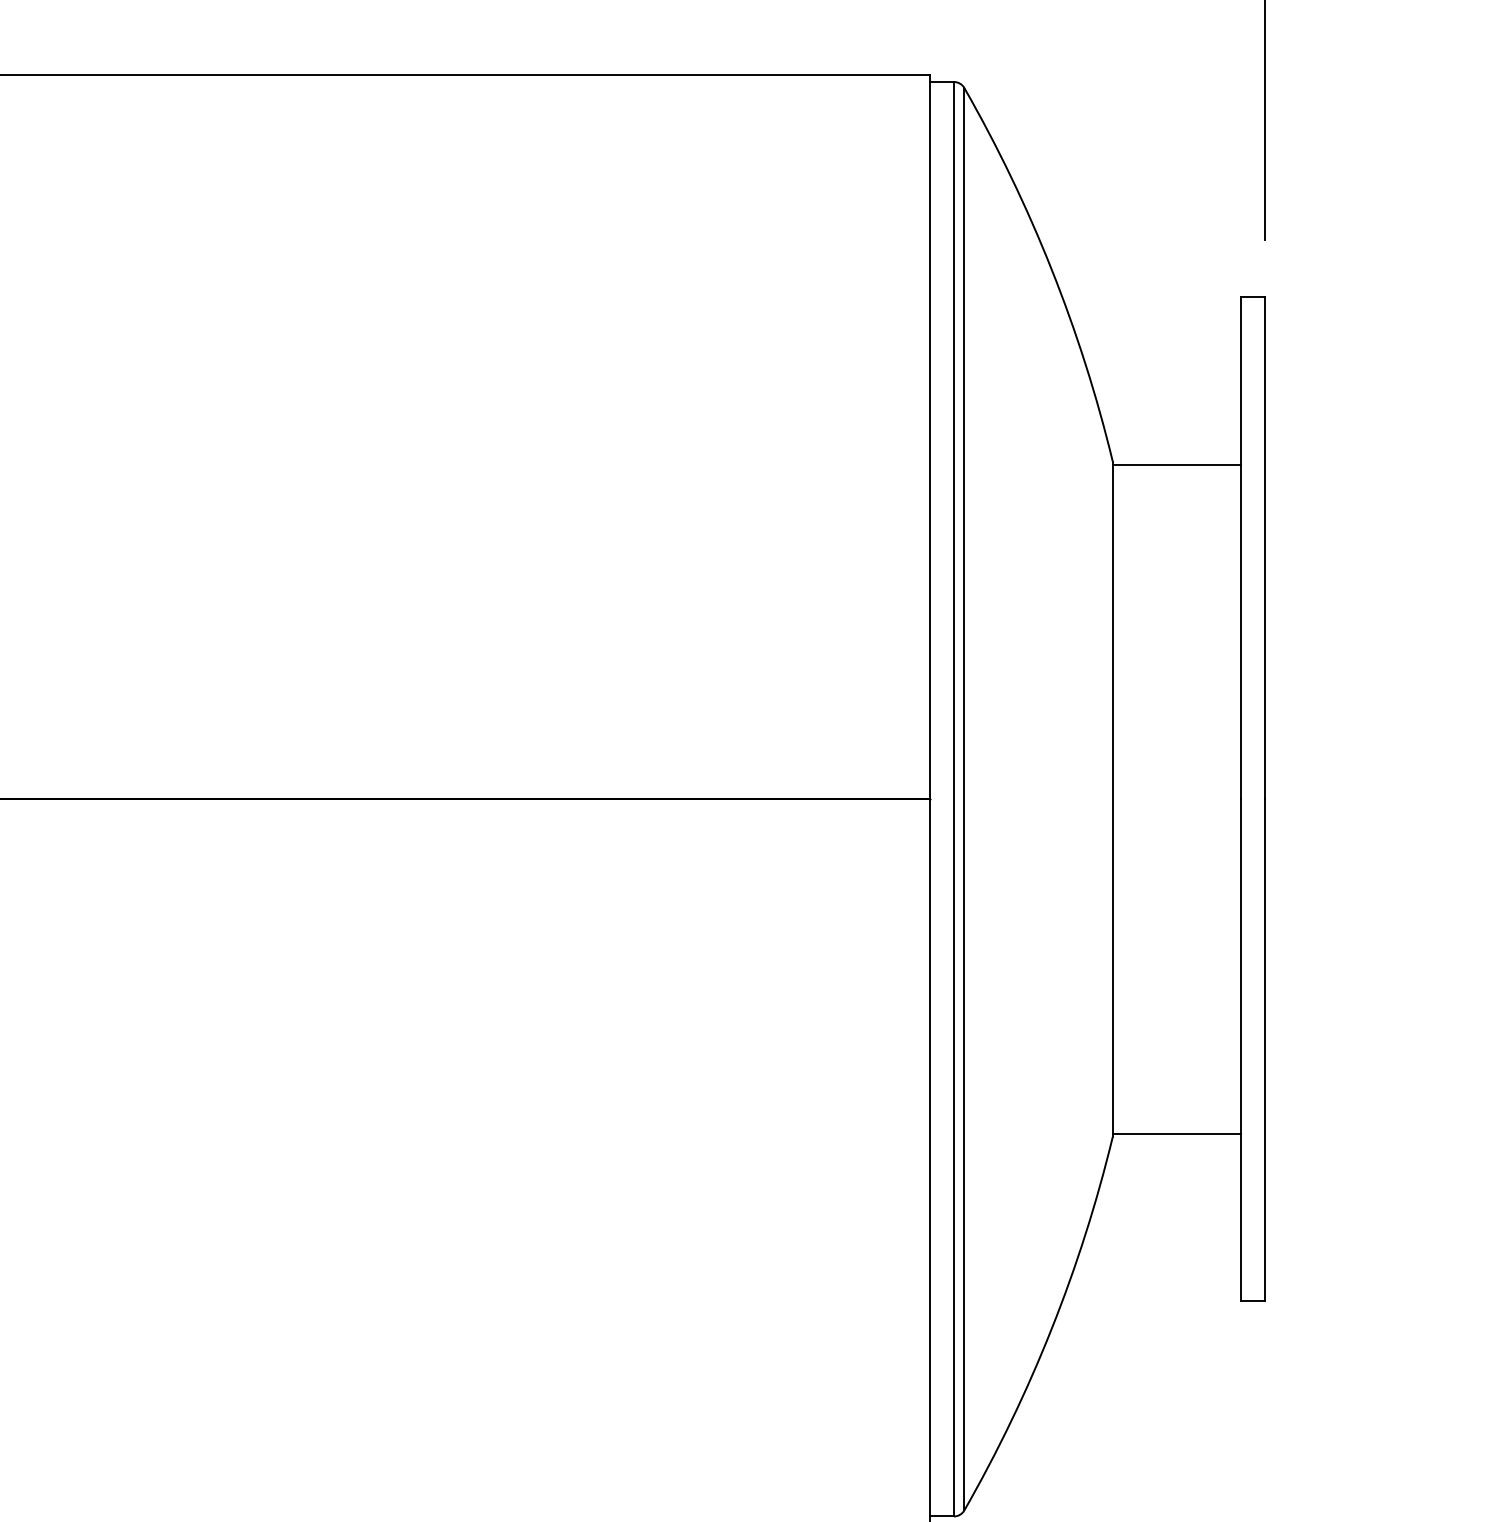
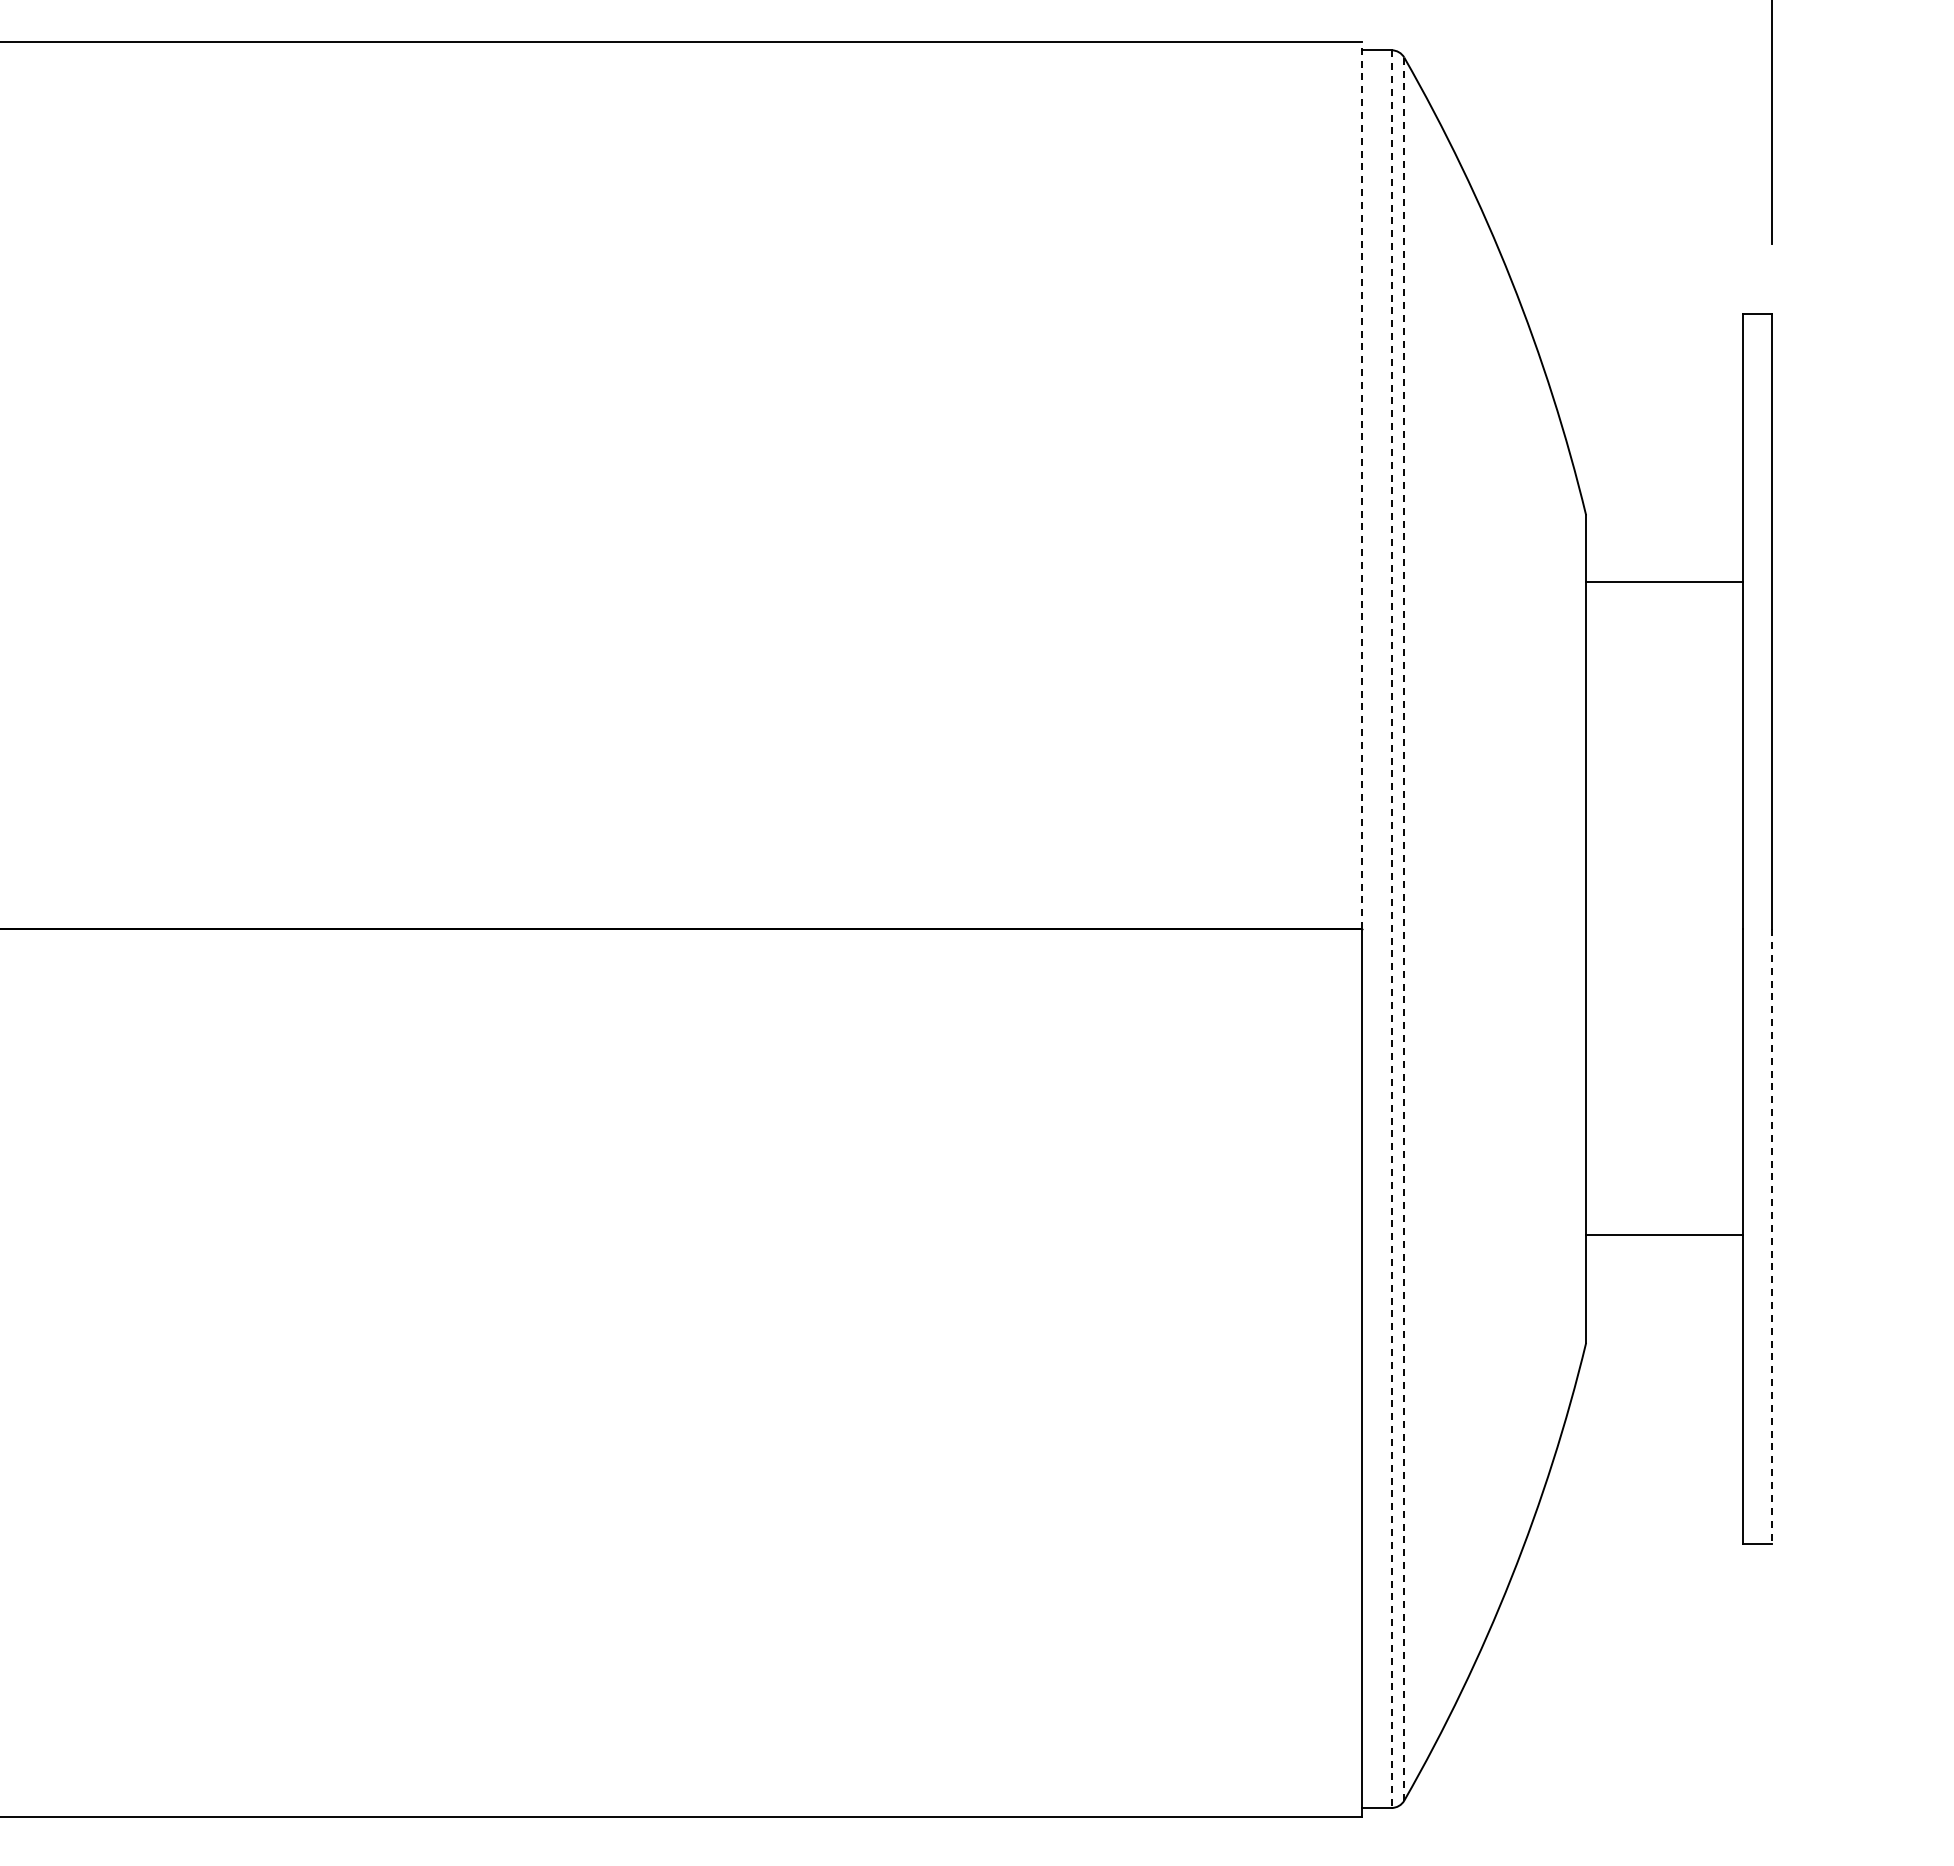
line: (930, 437) -> (1362, 485), solid -> dashed
line: (1176, 464) -> (1664, 582), moved
line: (953, 799) -> (1391, 929), solid -> dashed
line: (964, 799) -> (1404, 929), solid -> dashed
line: (1264, 1050) -> (1772, 1236), solid -> dashed
line: (1176, 1134) -> (1664, 1235), moved

